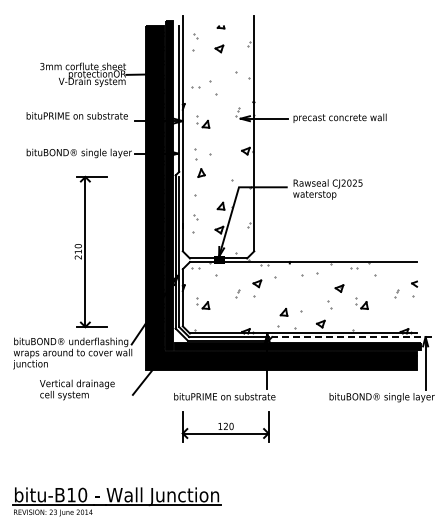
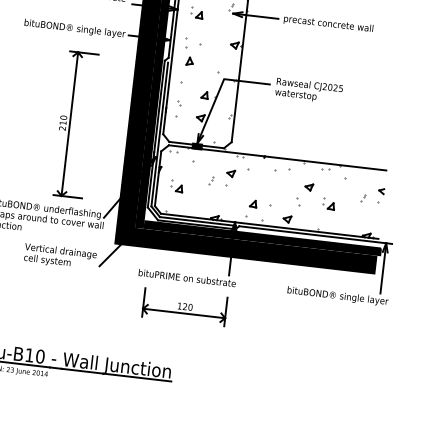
line: (351, 337) -> (315, 235), dashed -> solid
text: (77, 389) -> (60, 256), moved

